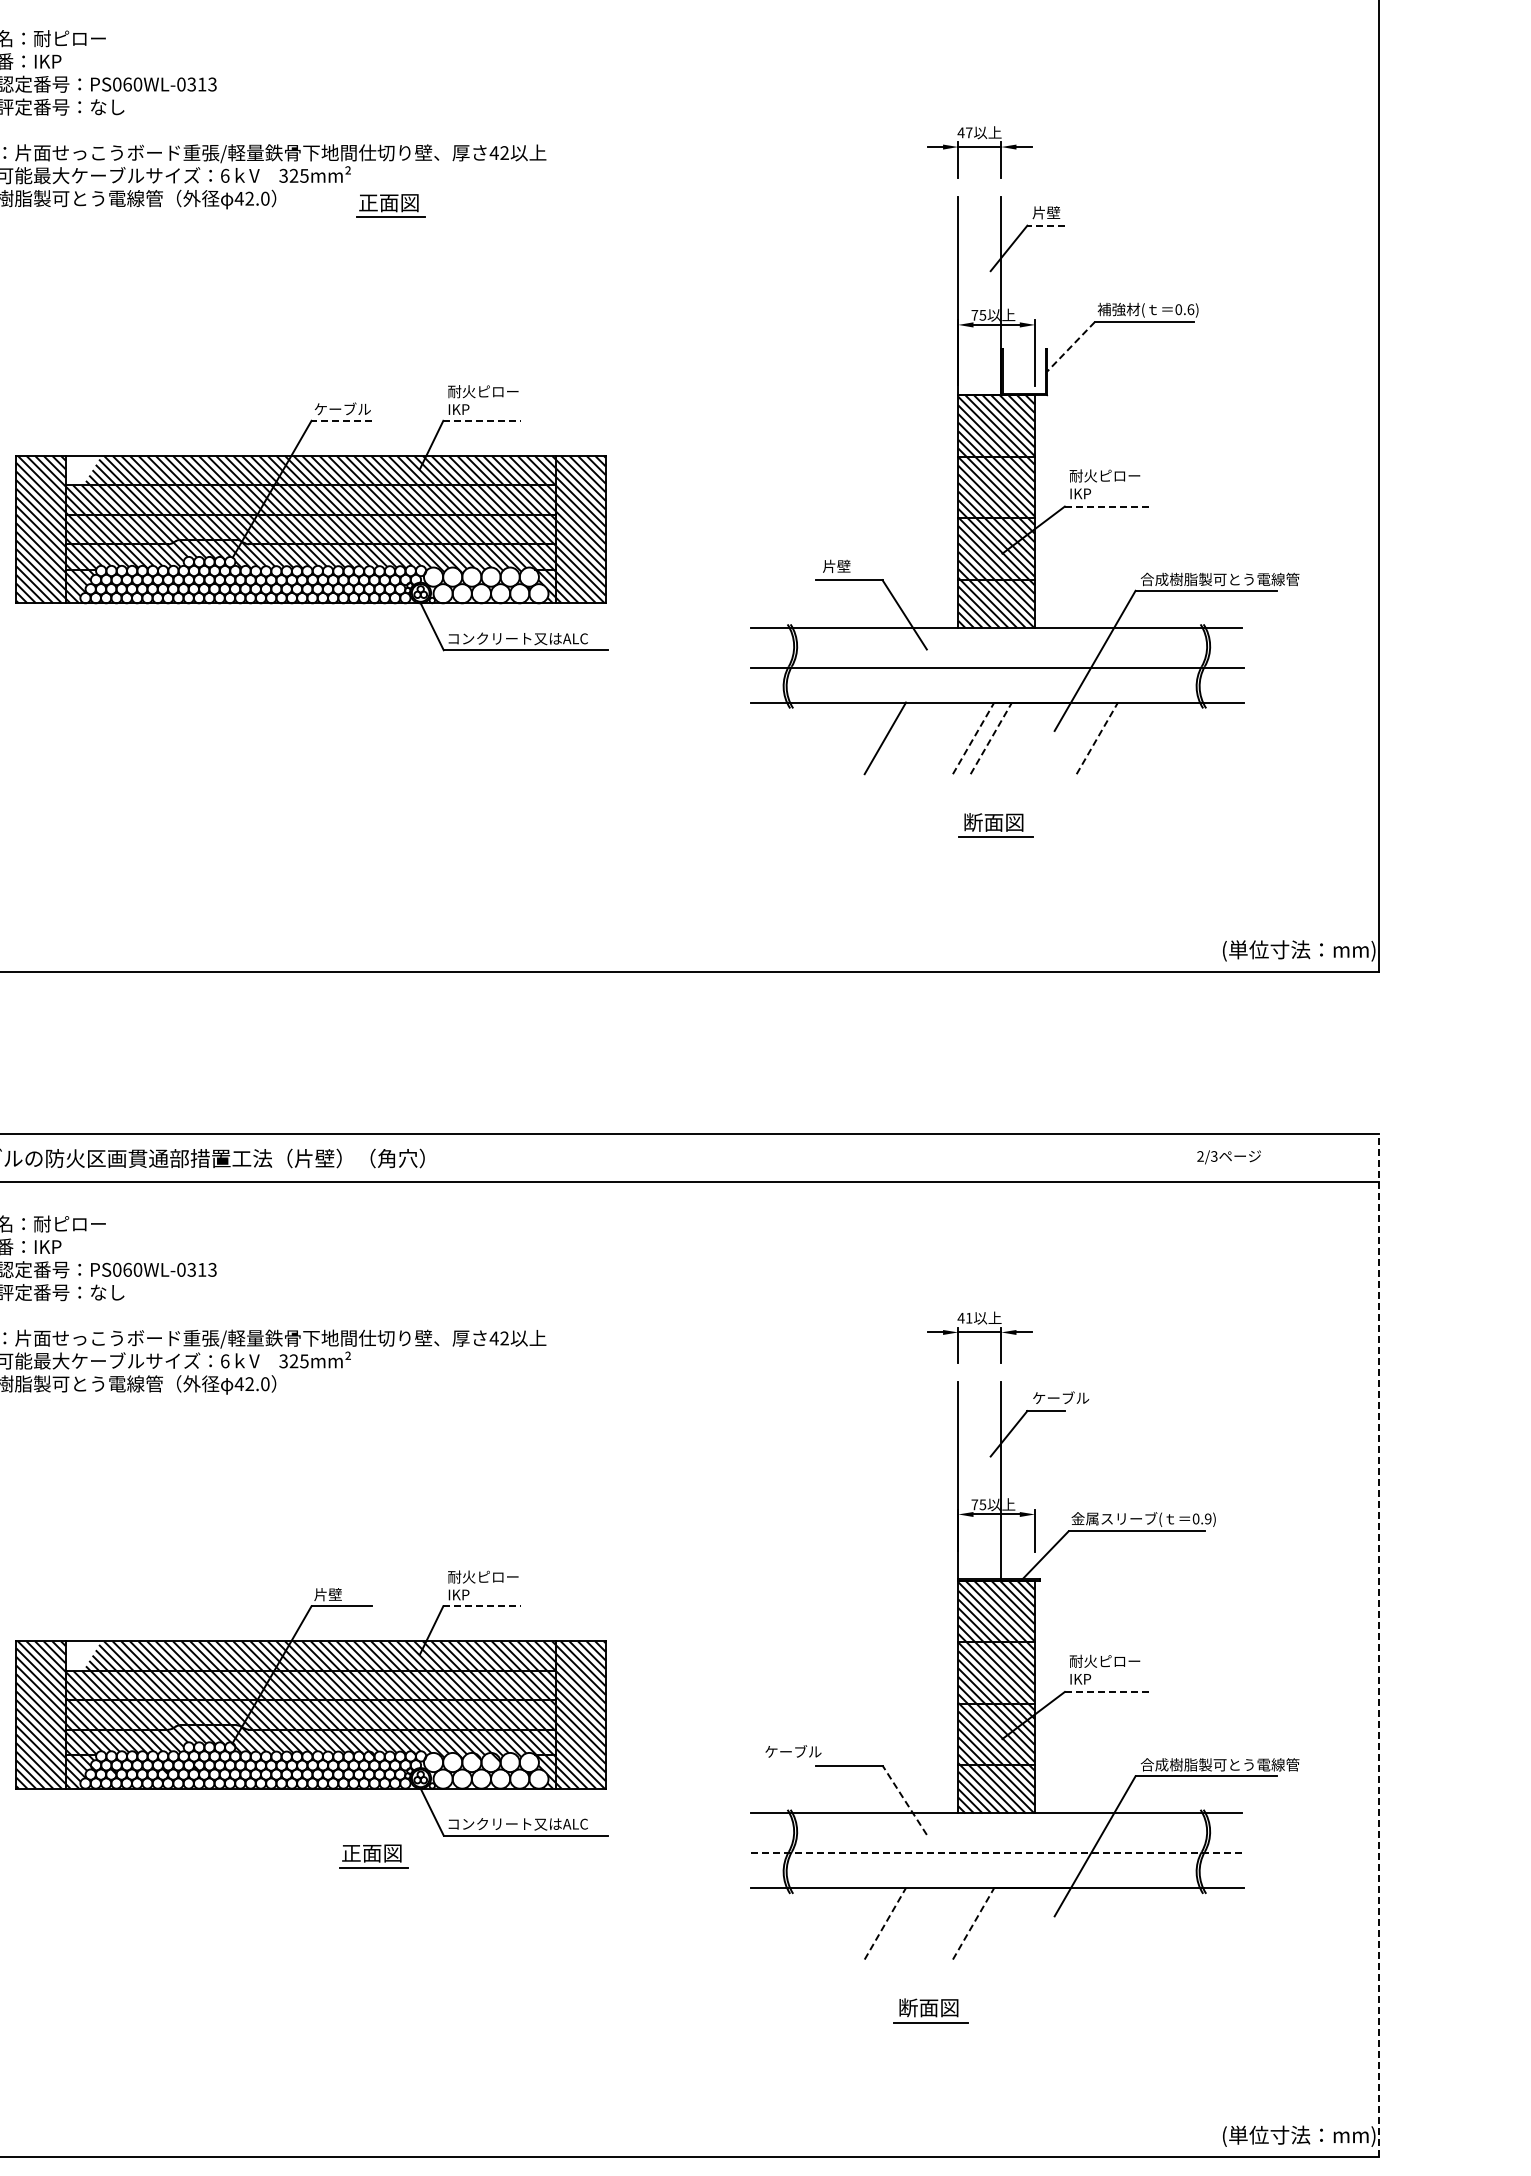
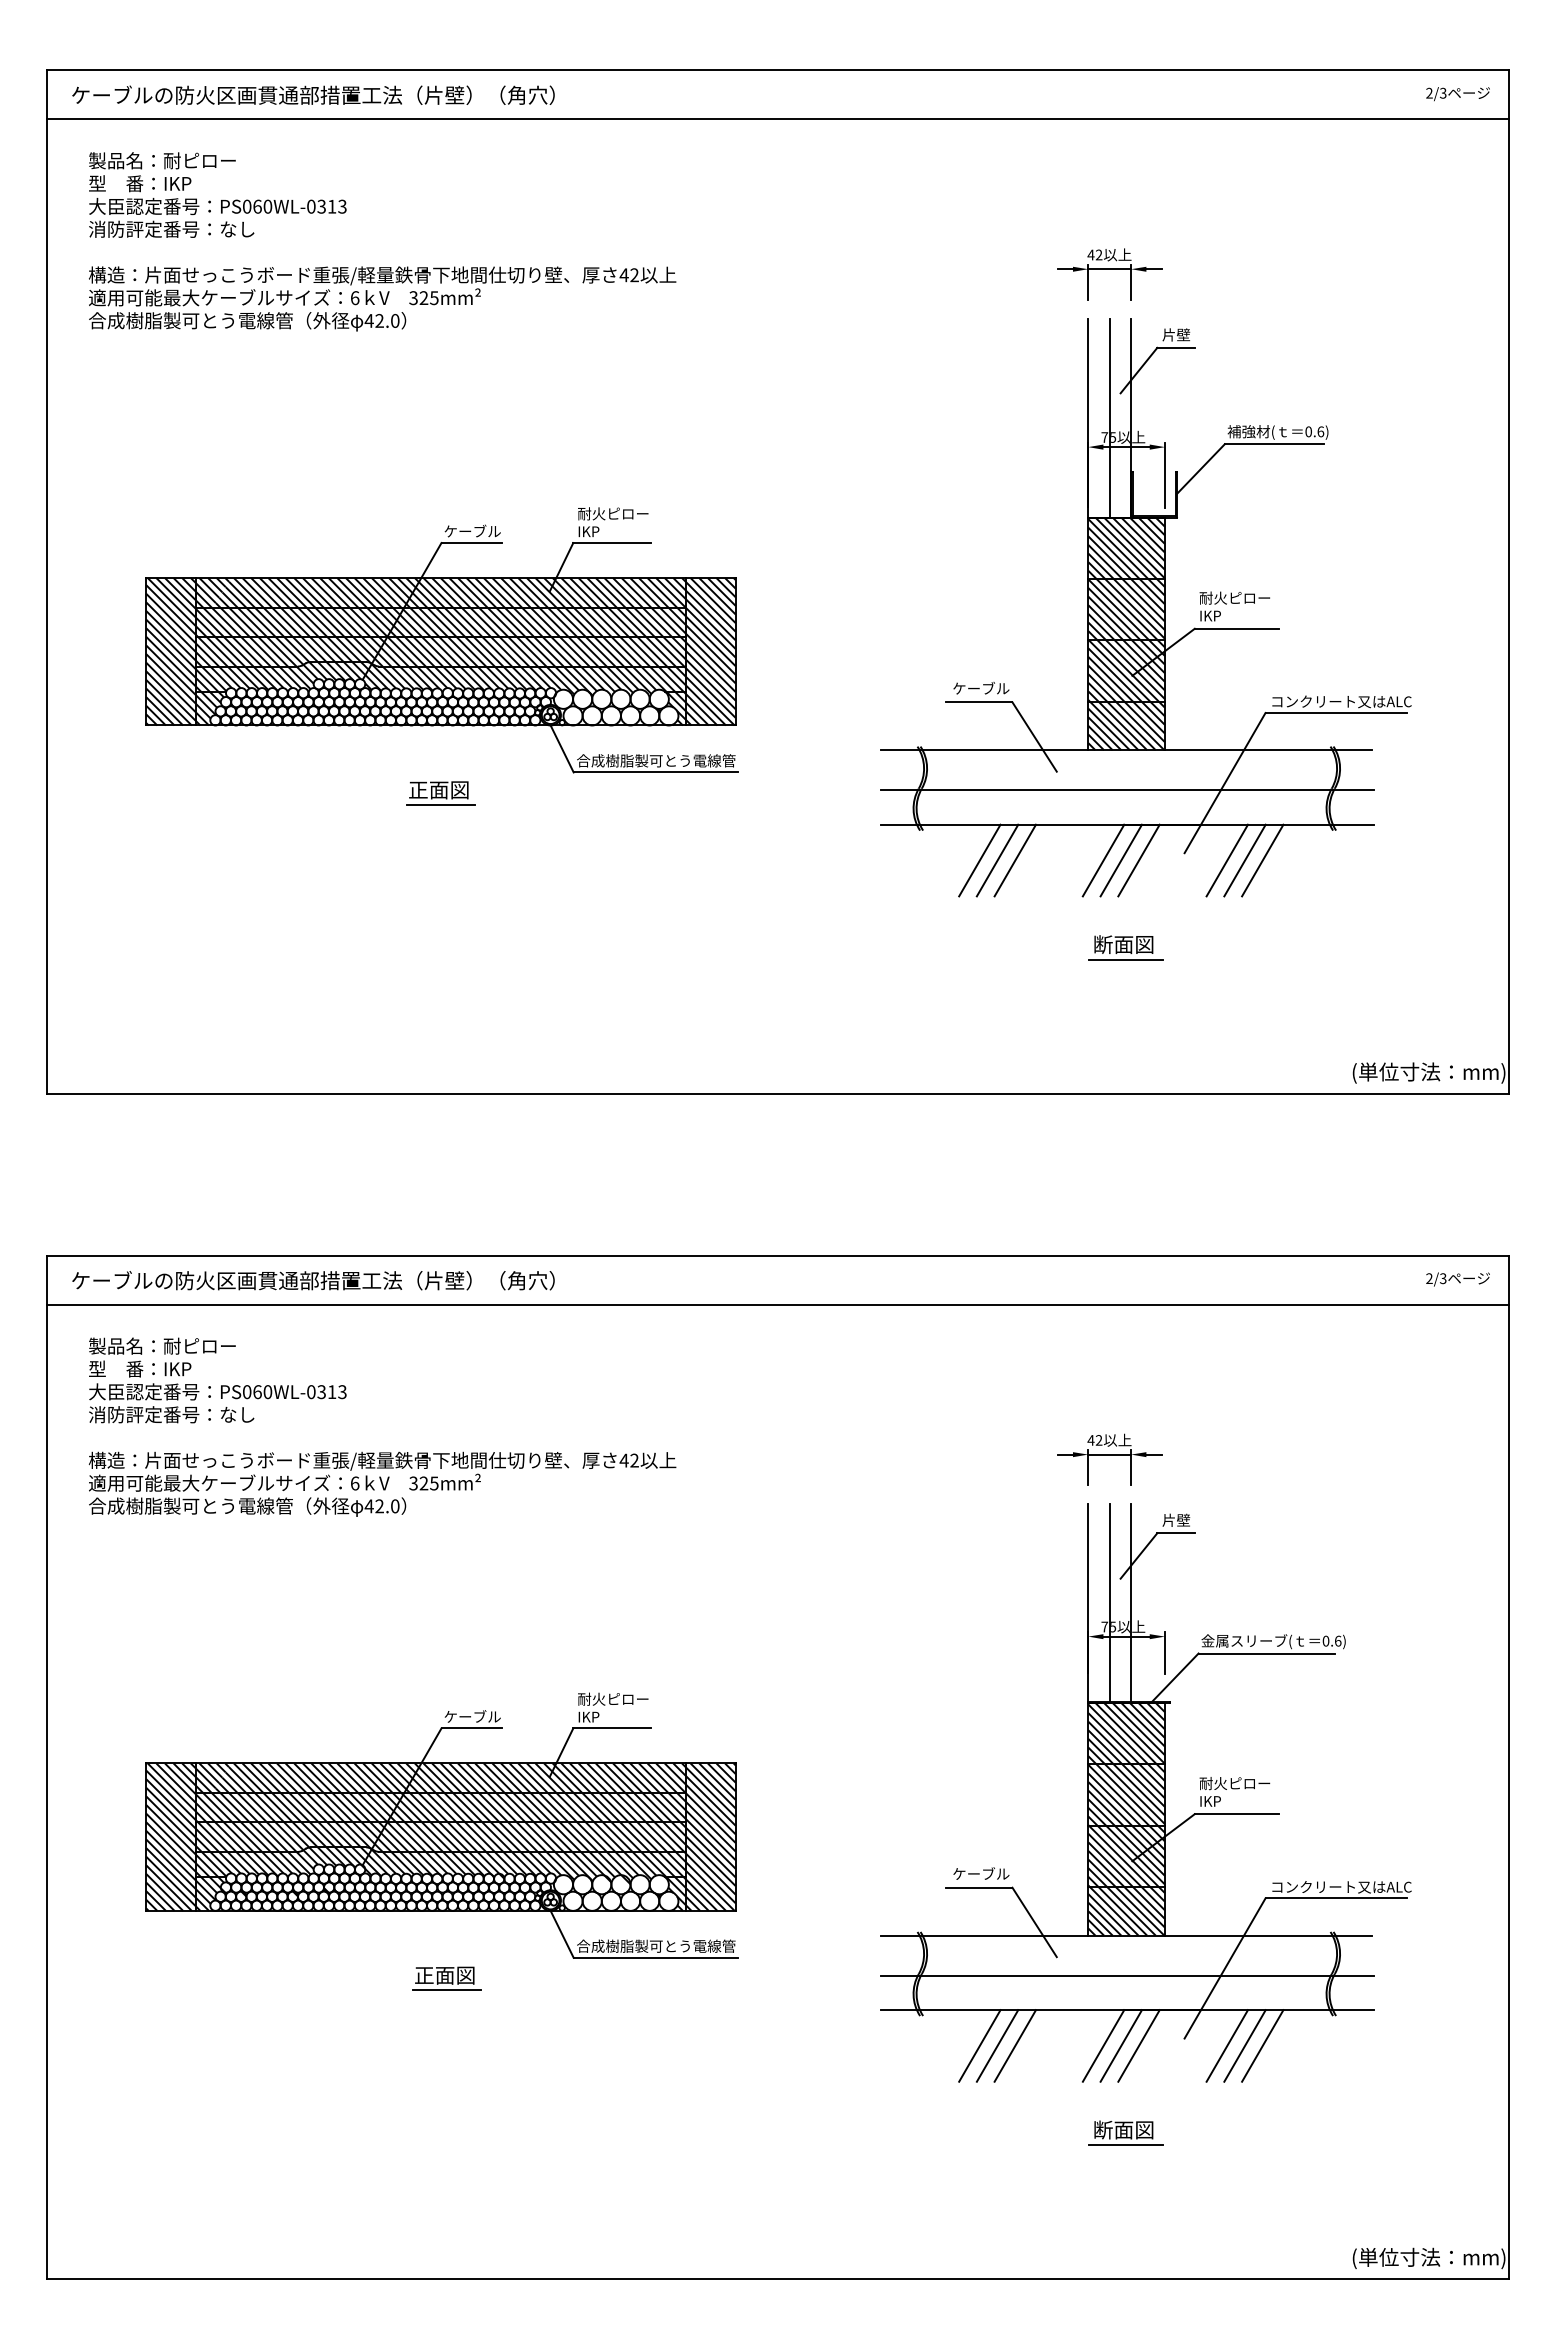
text: (968, 132) -> (1098, 254), 47 -> 42
part: (390, 206) -> (440, 793), moved
line: (1046, 225) -> (1176, 347), dashed -> solid
line: (979, 296) -> (1109, 418), added
line: (1070, 347) -> (1200, 469), dashed -> solid
line: (341, 421) -> (471, 543), dashed -> solid
line: (482, 421) -> (612, 543), dashed -> solid
hatch: (82, 470) -> (212, 592), added
line: (1106, 506) -> (1236, 628), dashed -> solid
text: (851, 566) -> (981, 688), 片壁 -> ケーブル
text: (1219, 579) -> (1349, 701), 合成樹脂製可とう電線管 -> コンクリート又はALC
text: (526, 638) -> (656, 760), コンクリート又はALC -> 合成樹脂製可とう電線管
line: (849, 738) -> (979, 860), added
line: (867, 738) -> (997, 860), added
line: (973, 738) -> (1103, 860), dashed -> solid
line: (991, 738) -> (1121, 860), dashed -> solid
line: (1008, 738) -> (1138, 860), added
line: (1097, 738) -> (1227, 860), dashed -> solid
line: (1114, 738) -> (1244, 860), added
line: (1132, 738) -> (1262, 860), added
text: (1228, 1157) -> (1457, 1279), moved
text: (968, 1318) -> (1098, 1440), 41 -> 42
text: (1060, 1397) -> (1190, 1519), ケーブル -> 片壁
line: (979, 1480) -> (1109, 1602), added
text: (1207, 1518) -> (1337, 1640), 0.9) -> 0.6)
text: (342, 1594) -> (472, 1716), 片壁 -> ケーブル
line: (482, 1606) -> (612, 1728), dashed -> solid
line: (1379, 1645) -> (1509, 1767), dashed -> solid
hatch: (82, 1655) -> (212, 1777), added
line: (1106, 1692) -> (1236, 1814), dashed -> solid
text: (793, 1751) -> (981, 1873), moved
text: (1219, 1764) -> (1349, 1886), 合成樹脂製可とう電線管 -> コンクリート又はALC
line: (904, 1799) -> (1034, 1921), dashed -> solid
text: (526, 1823) -> (656, 1945), コンクリート又はALC -> 合成樹脂製可とう電線管
line: (997, 1853) -> (1127, 1975), dashed -> solid
part: (373, 1856) -> (446, 1978), moved
line: (849, 1923) -> (979, 2045), added
line: (867, 1923) -> (997, 2045), added
line: (885, 1923) -> (1015, 2045), dashed -> solid
line: (973, 1923) -> (1103, 2045), dashed -> solid
line: (990, 1923) -> (1120, 2045), added
line: (1008, 1923) -> (1138, 2045), added
line: (1096, 1923) -> (1226, 2045), added
line: (1114, 1923) -> (1244, 2045), added
line: (1132, 1923) -> (1262, 2045), added
part: (930, 2010) -> (1125, 2132), moved

